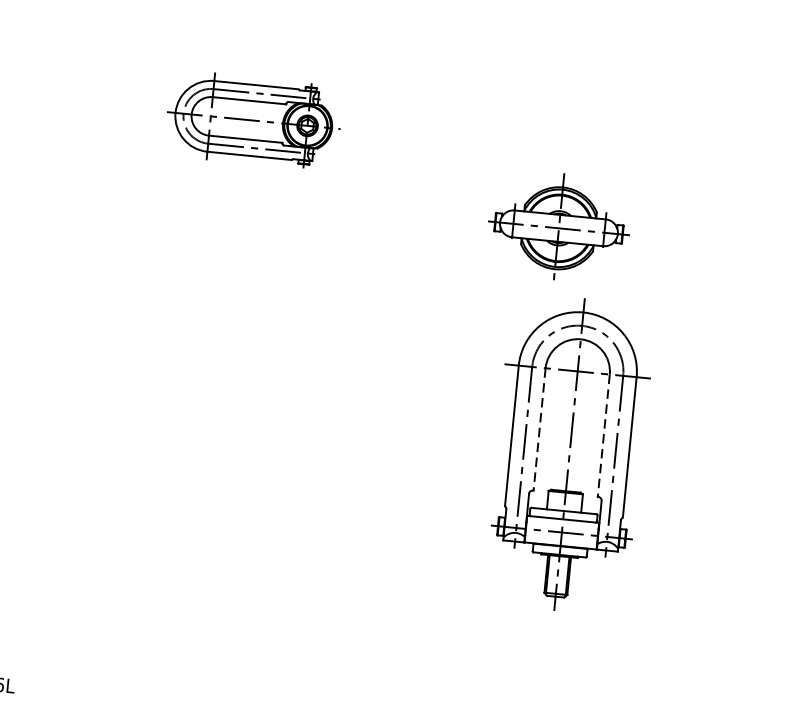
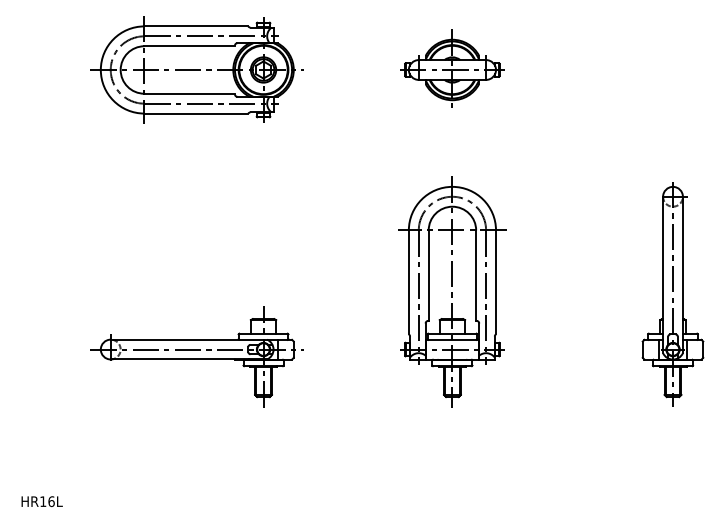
part: (252, 119) -> (196, 69), size x1.67
part: (559, 226) -> (452, 68), moved
line: (539, 430) -> (428, 276), dashed -> solid
line: (604, 436) -> (476, 276), dashed -> solid
part: (214, 507) -> (196, 356), added

